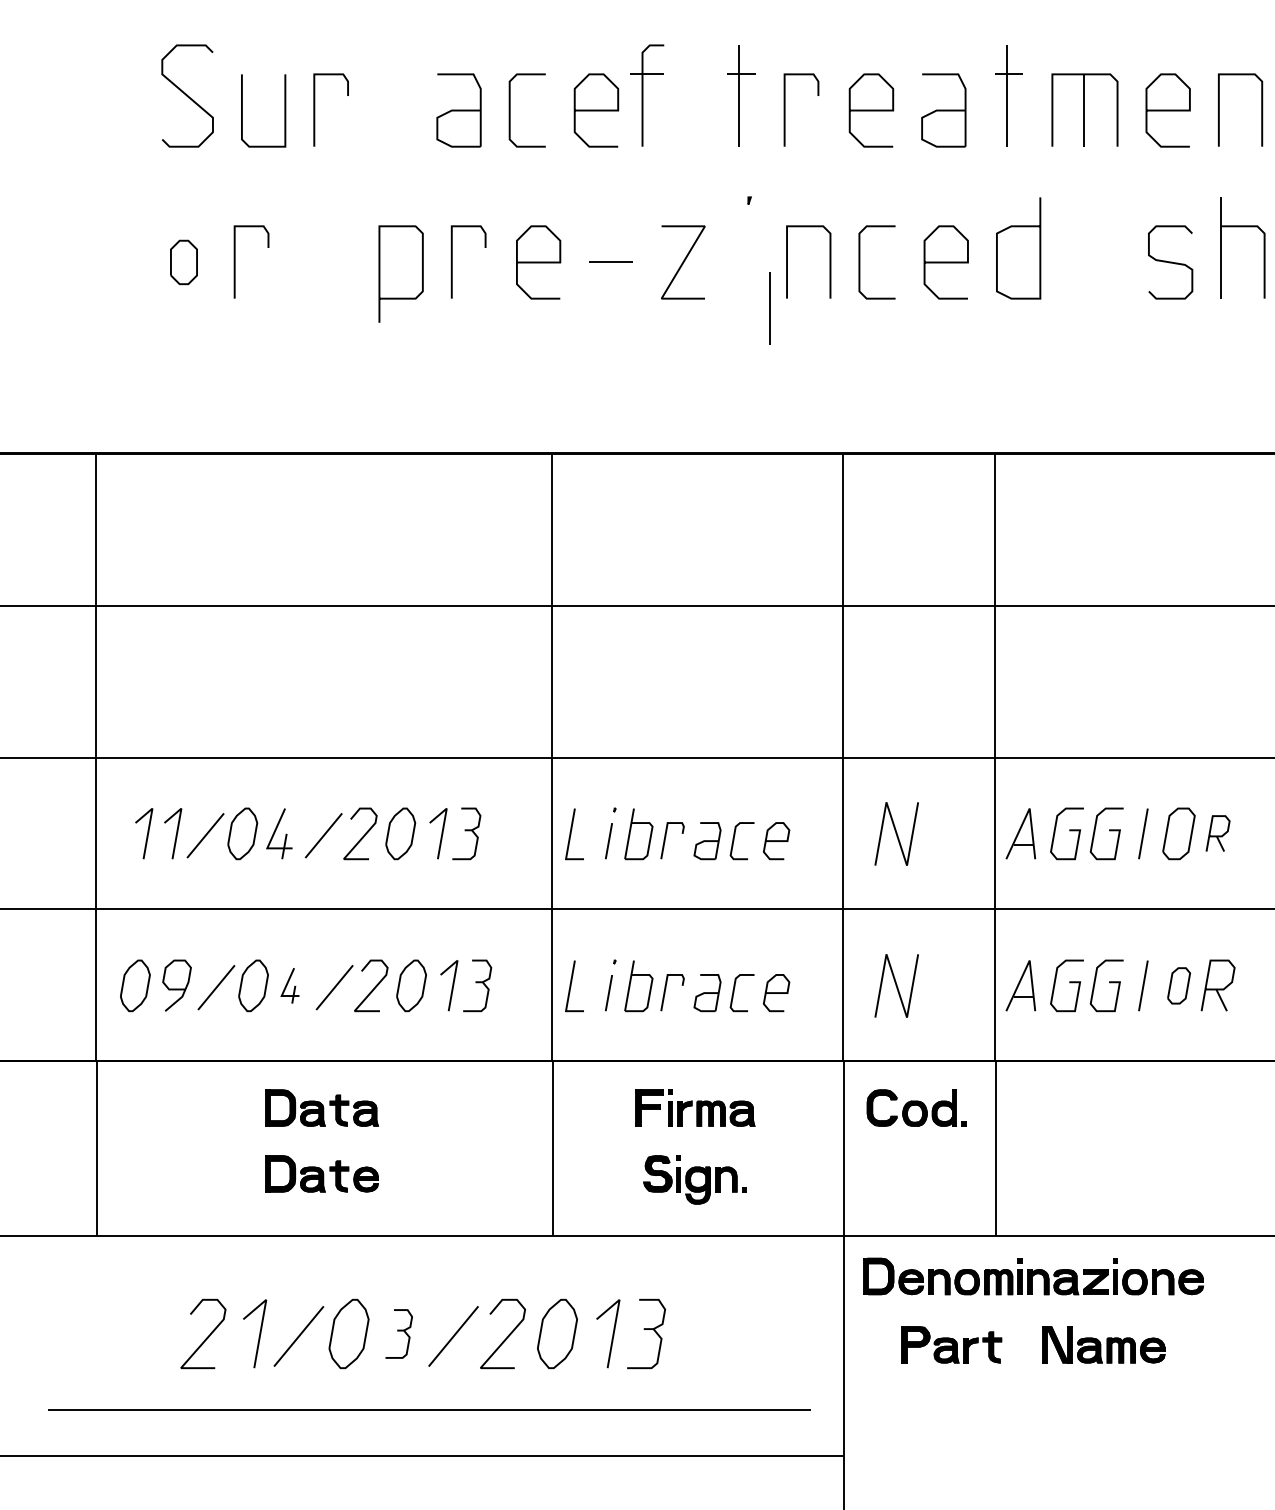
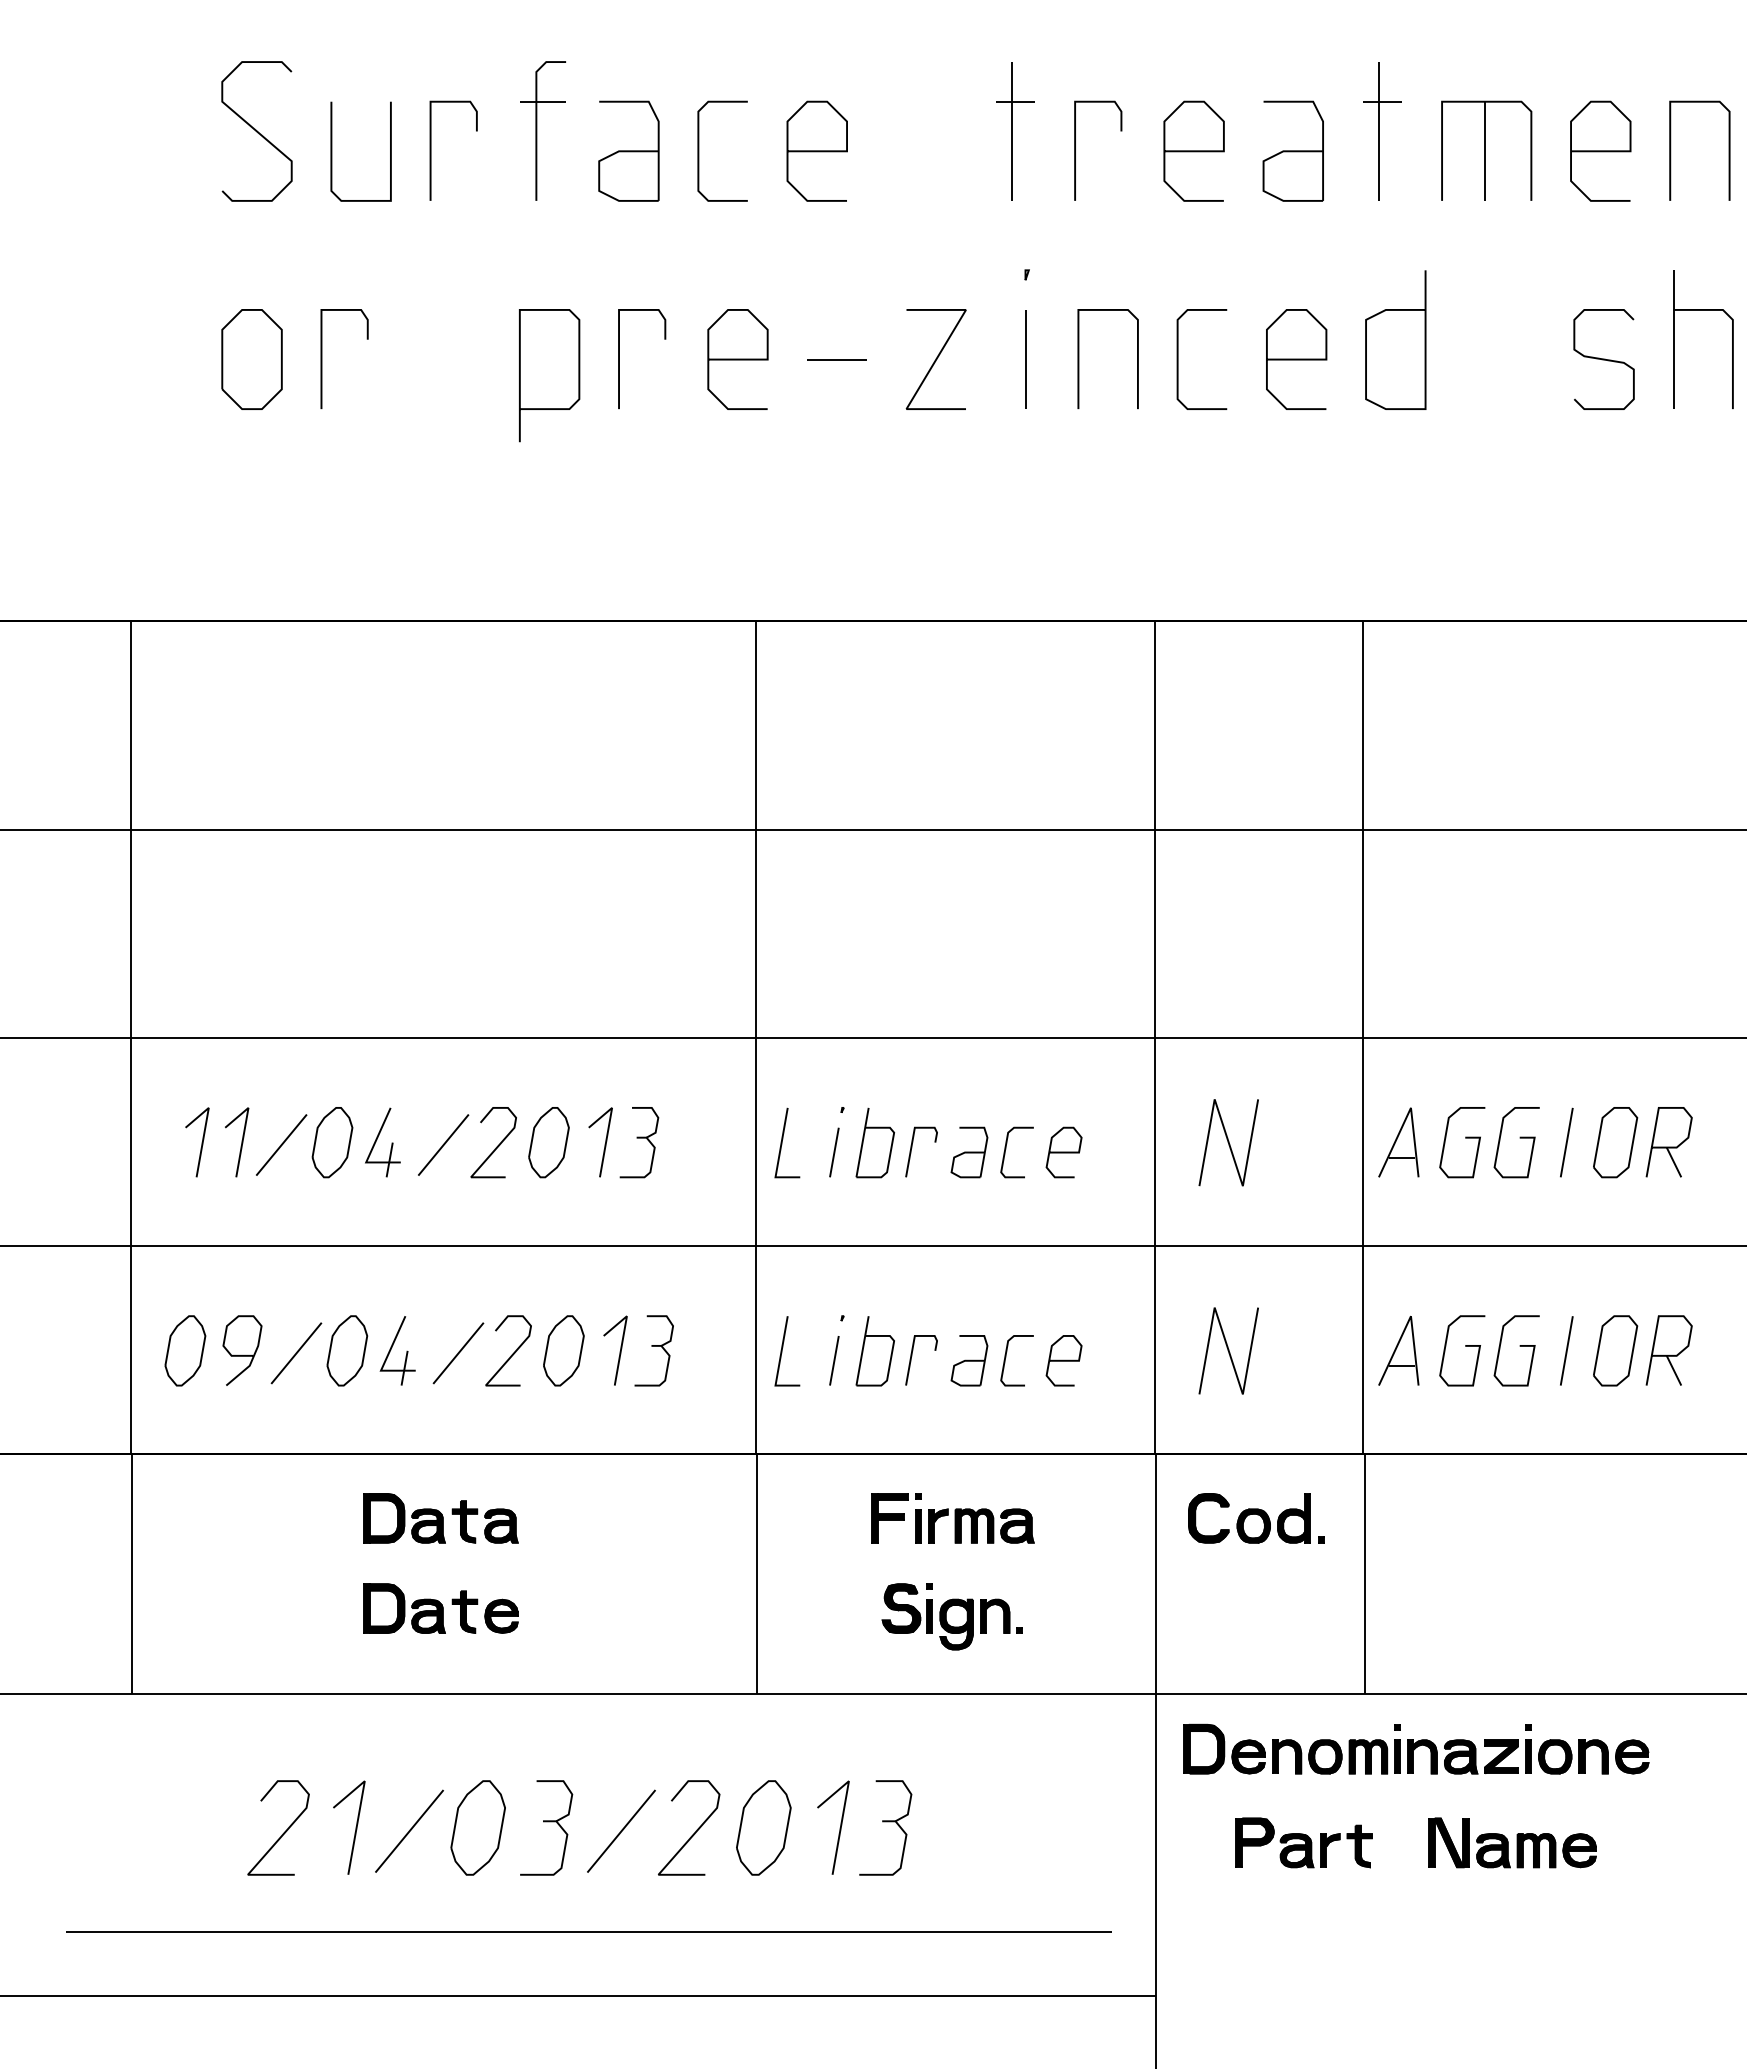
part: (647, 95) -> (543, 130), moved
part: (183, 262) -> (251, 359), size x1.67
line: (770, 308) -> (1025, 359), moved
part: (1217, 833) -> (1668, 1142), size x1.43
part: (290, 985) -> (397, 1350), size x1.43
part: (1178, 985) -> (1615, 1350), size x1.43
part: (398, 1333) -> (546, 1827), size x1.43

